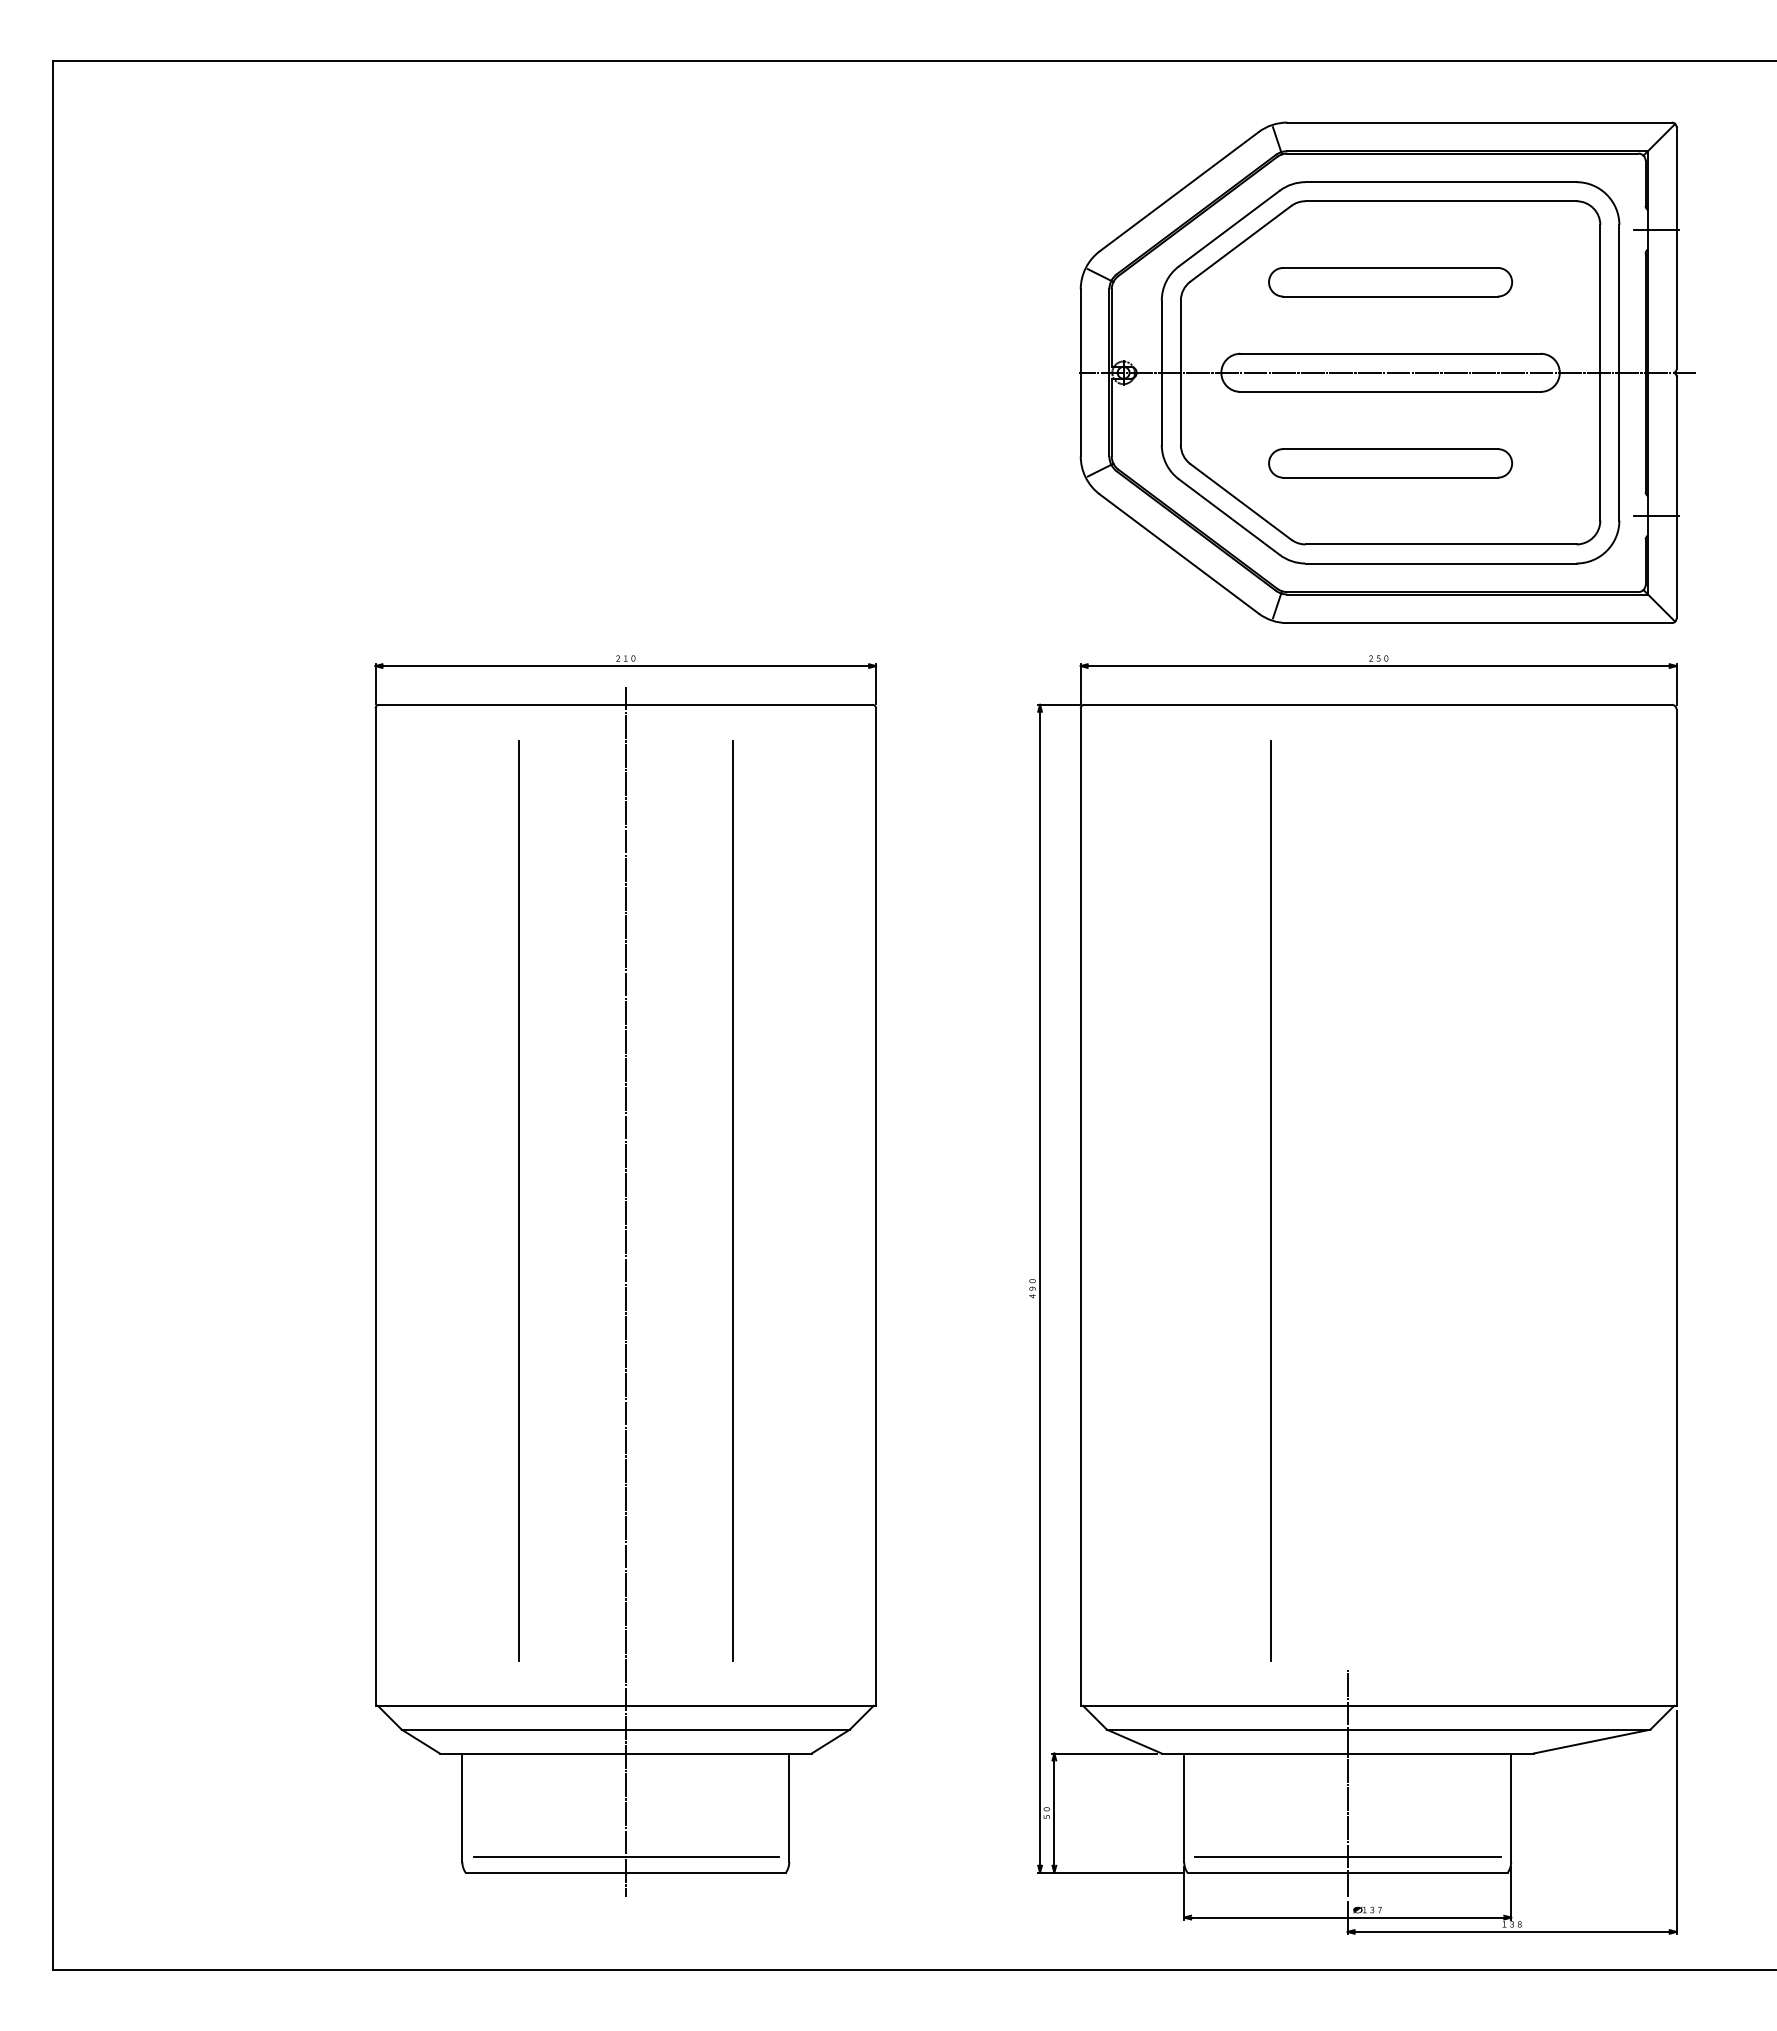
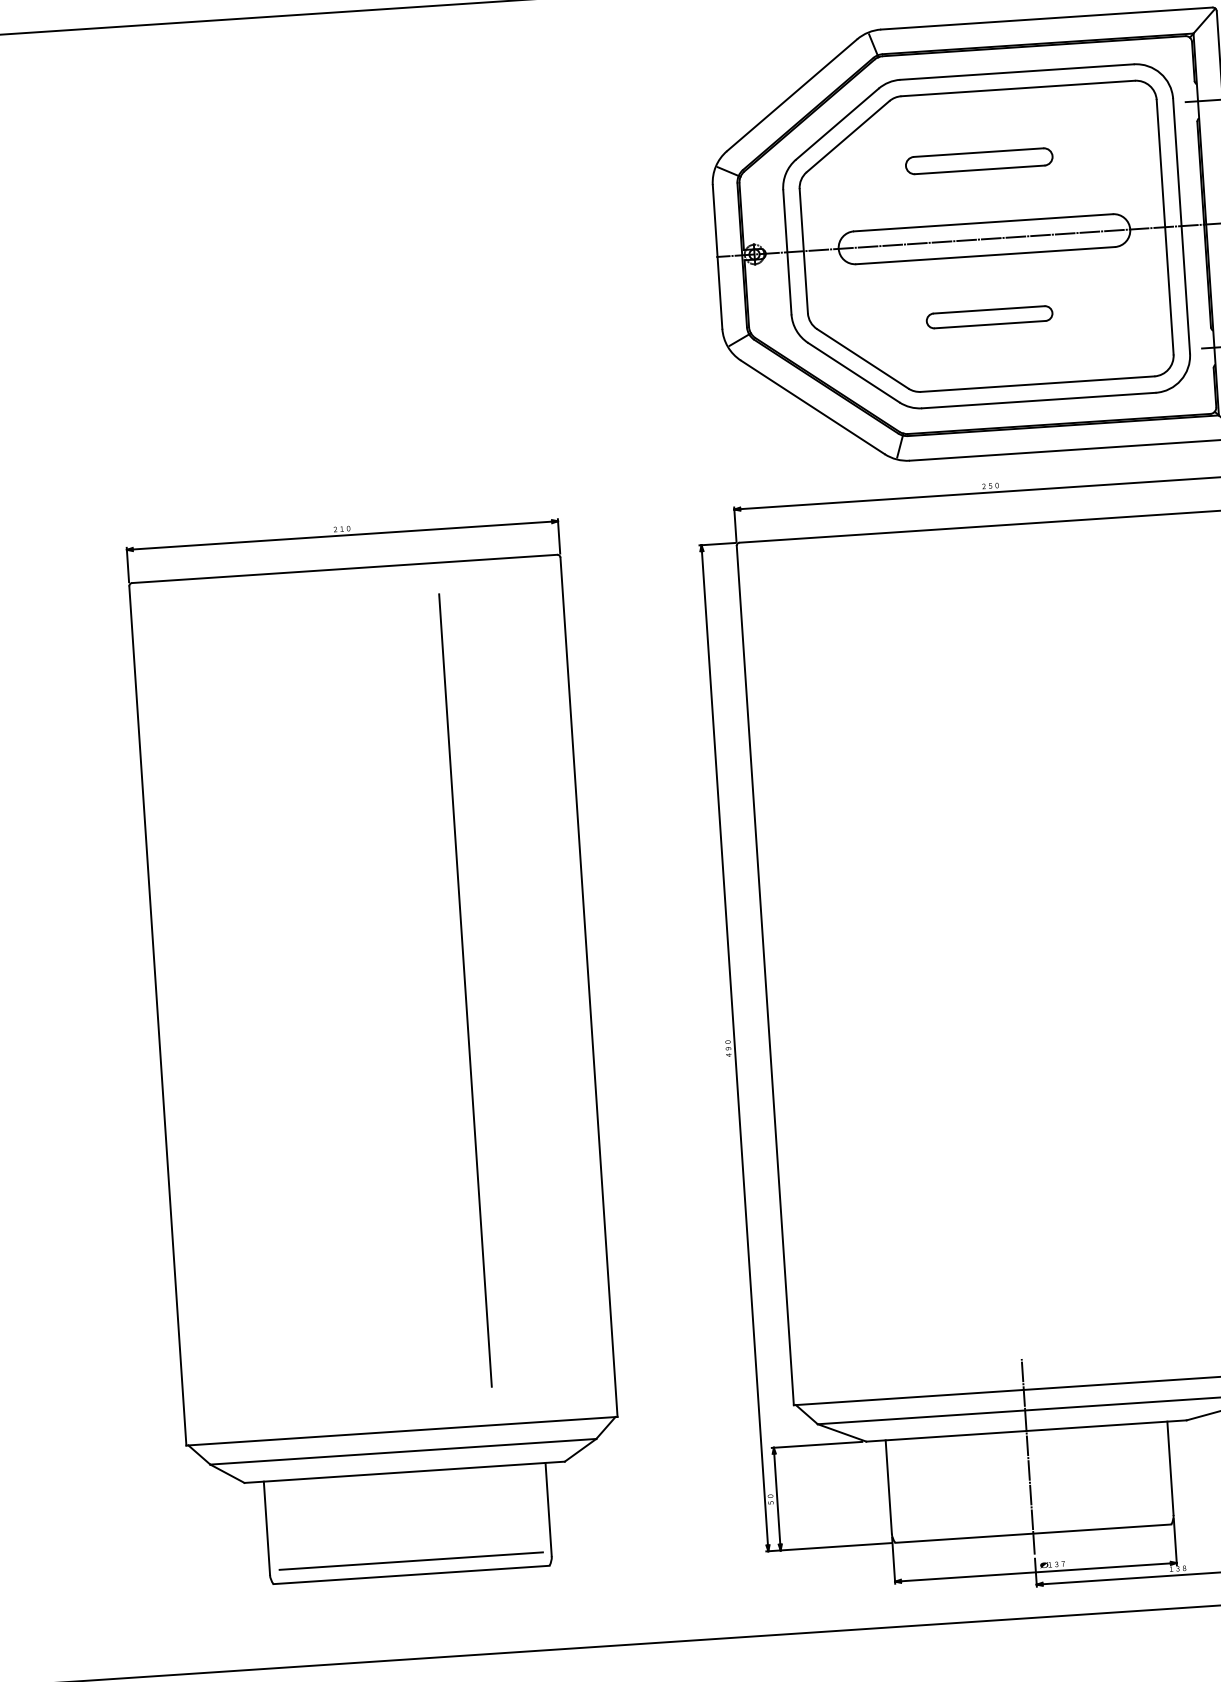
part: (1390, 282) -> (979, 161), size x0.7
part: (1390, 463) -> (989, 317), size x0.6
line: (518, 1201) -> (280, 1002), removed
line: (1271, 1201) -> (929, 959), removed
line: (625, 1291) -> (377, 1074), removed
line: (1347, 1856) -> (1032, 1519), removed

